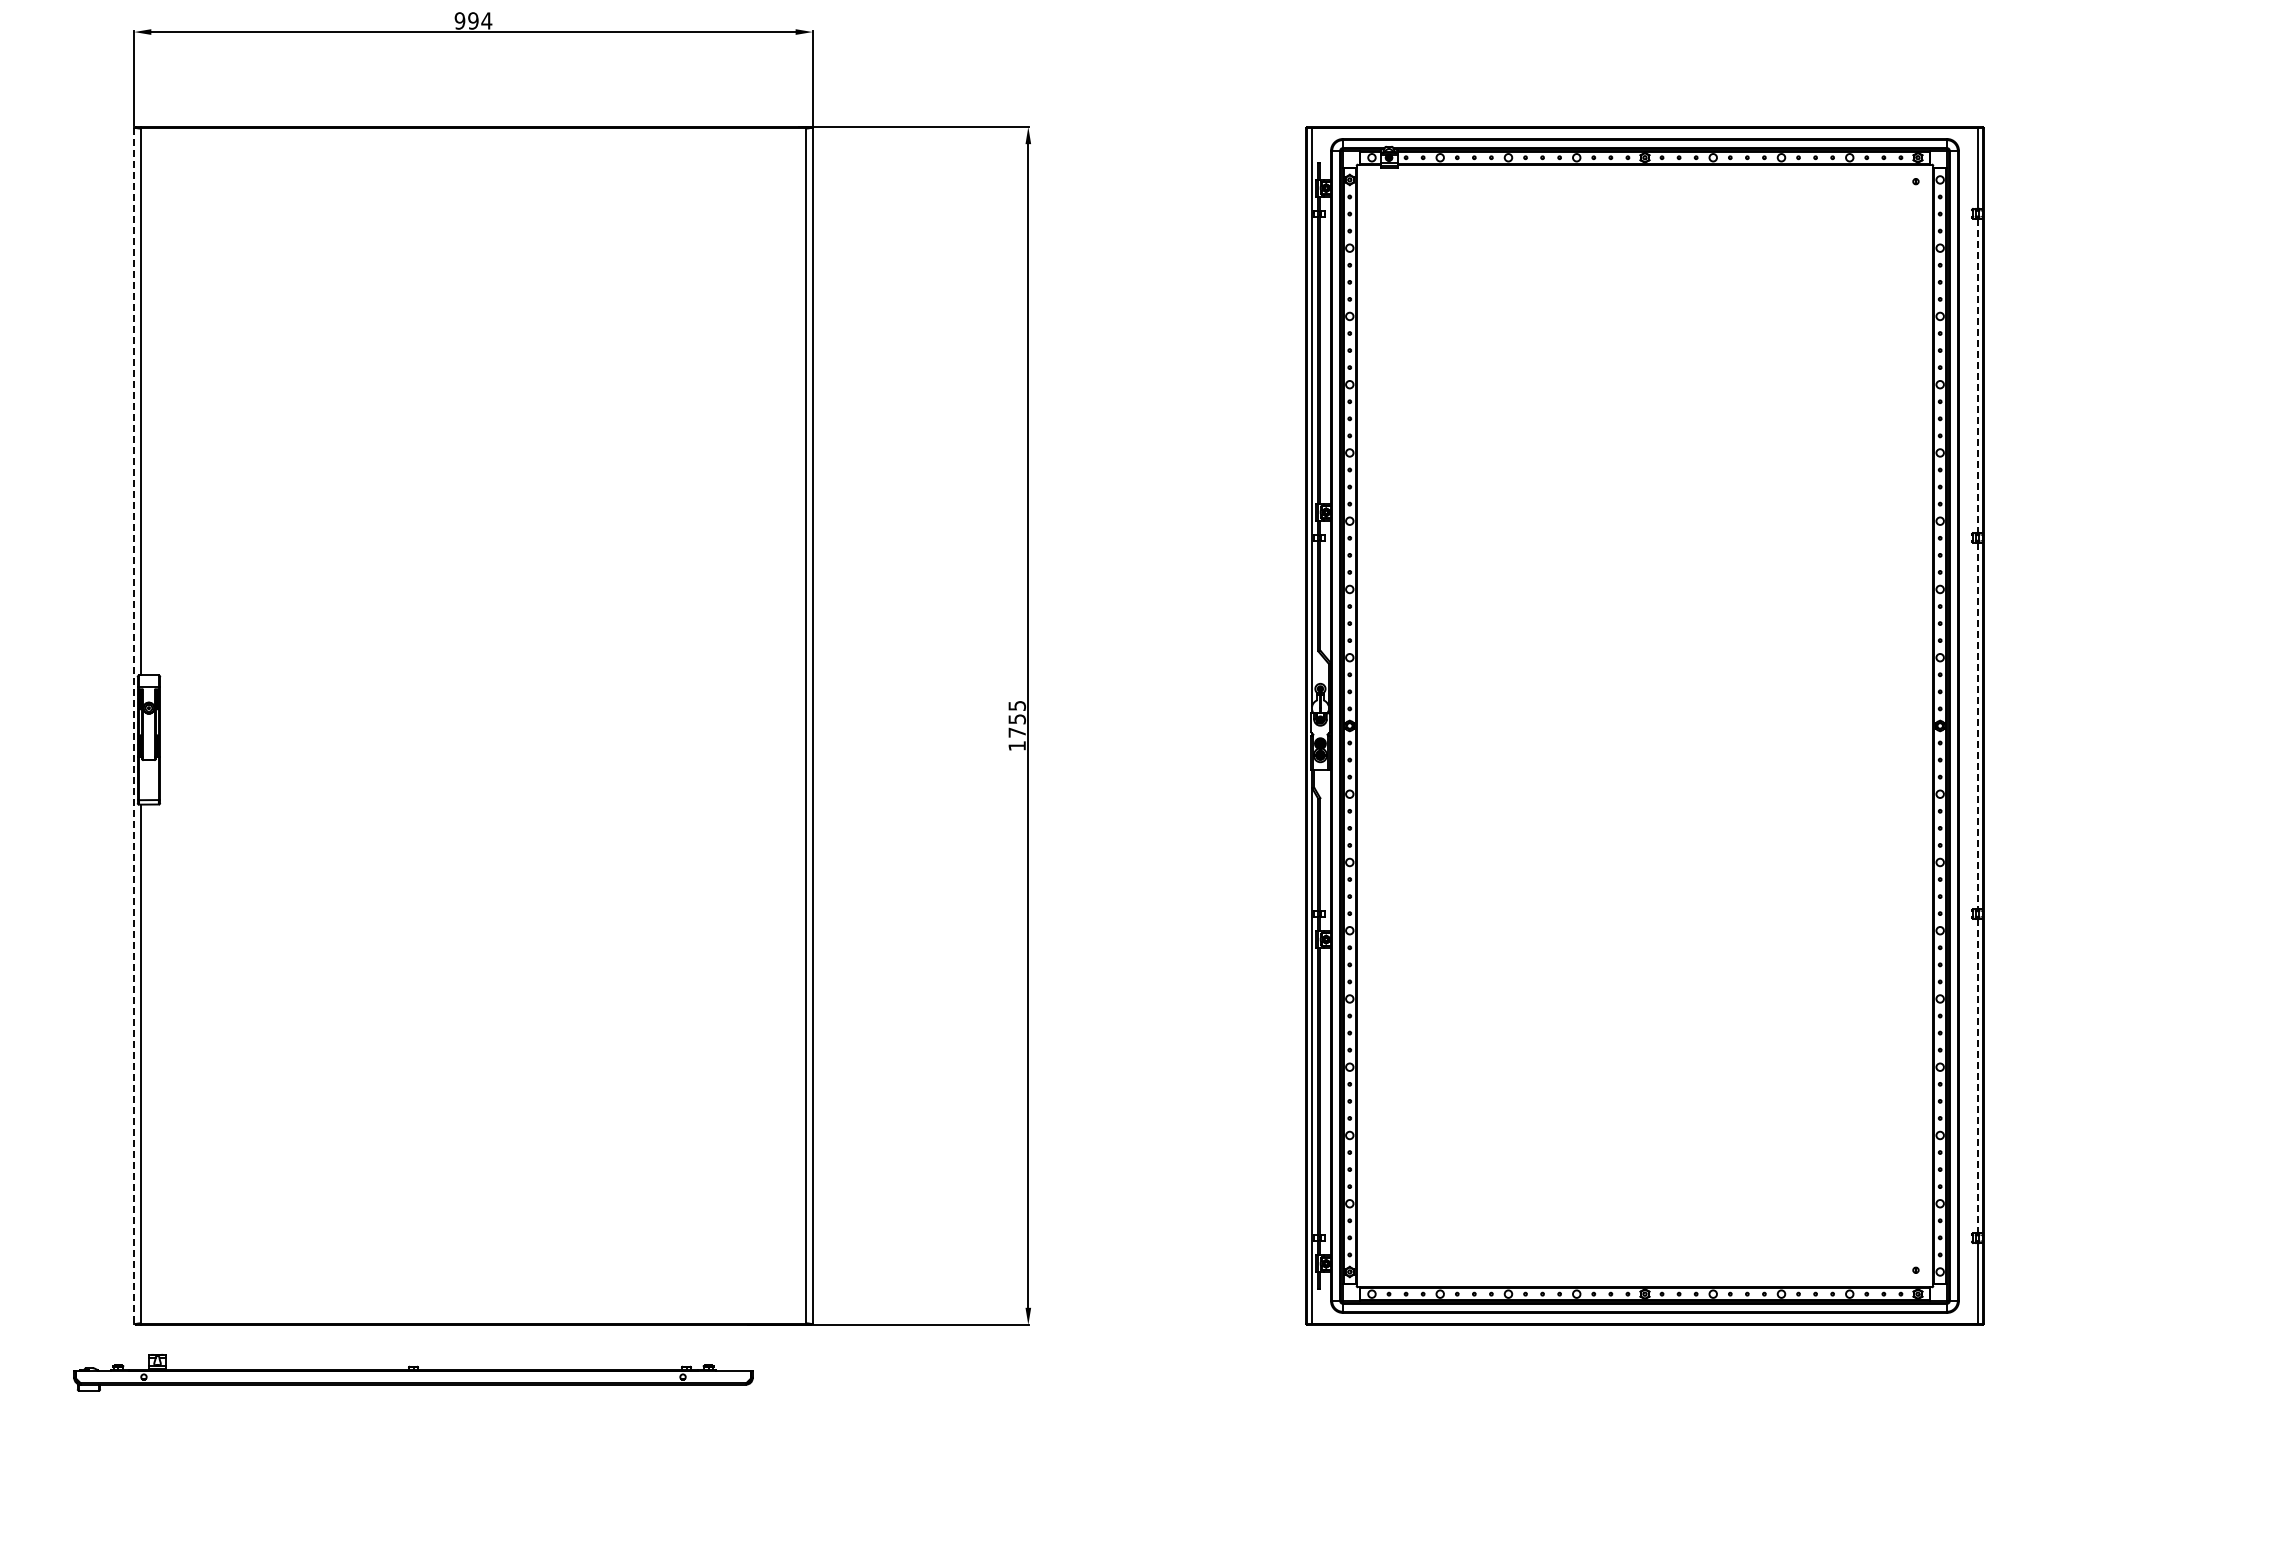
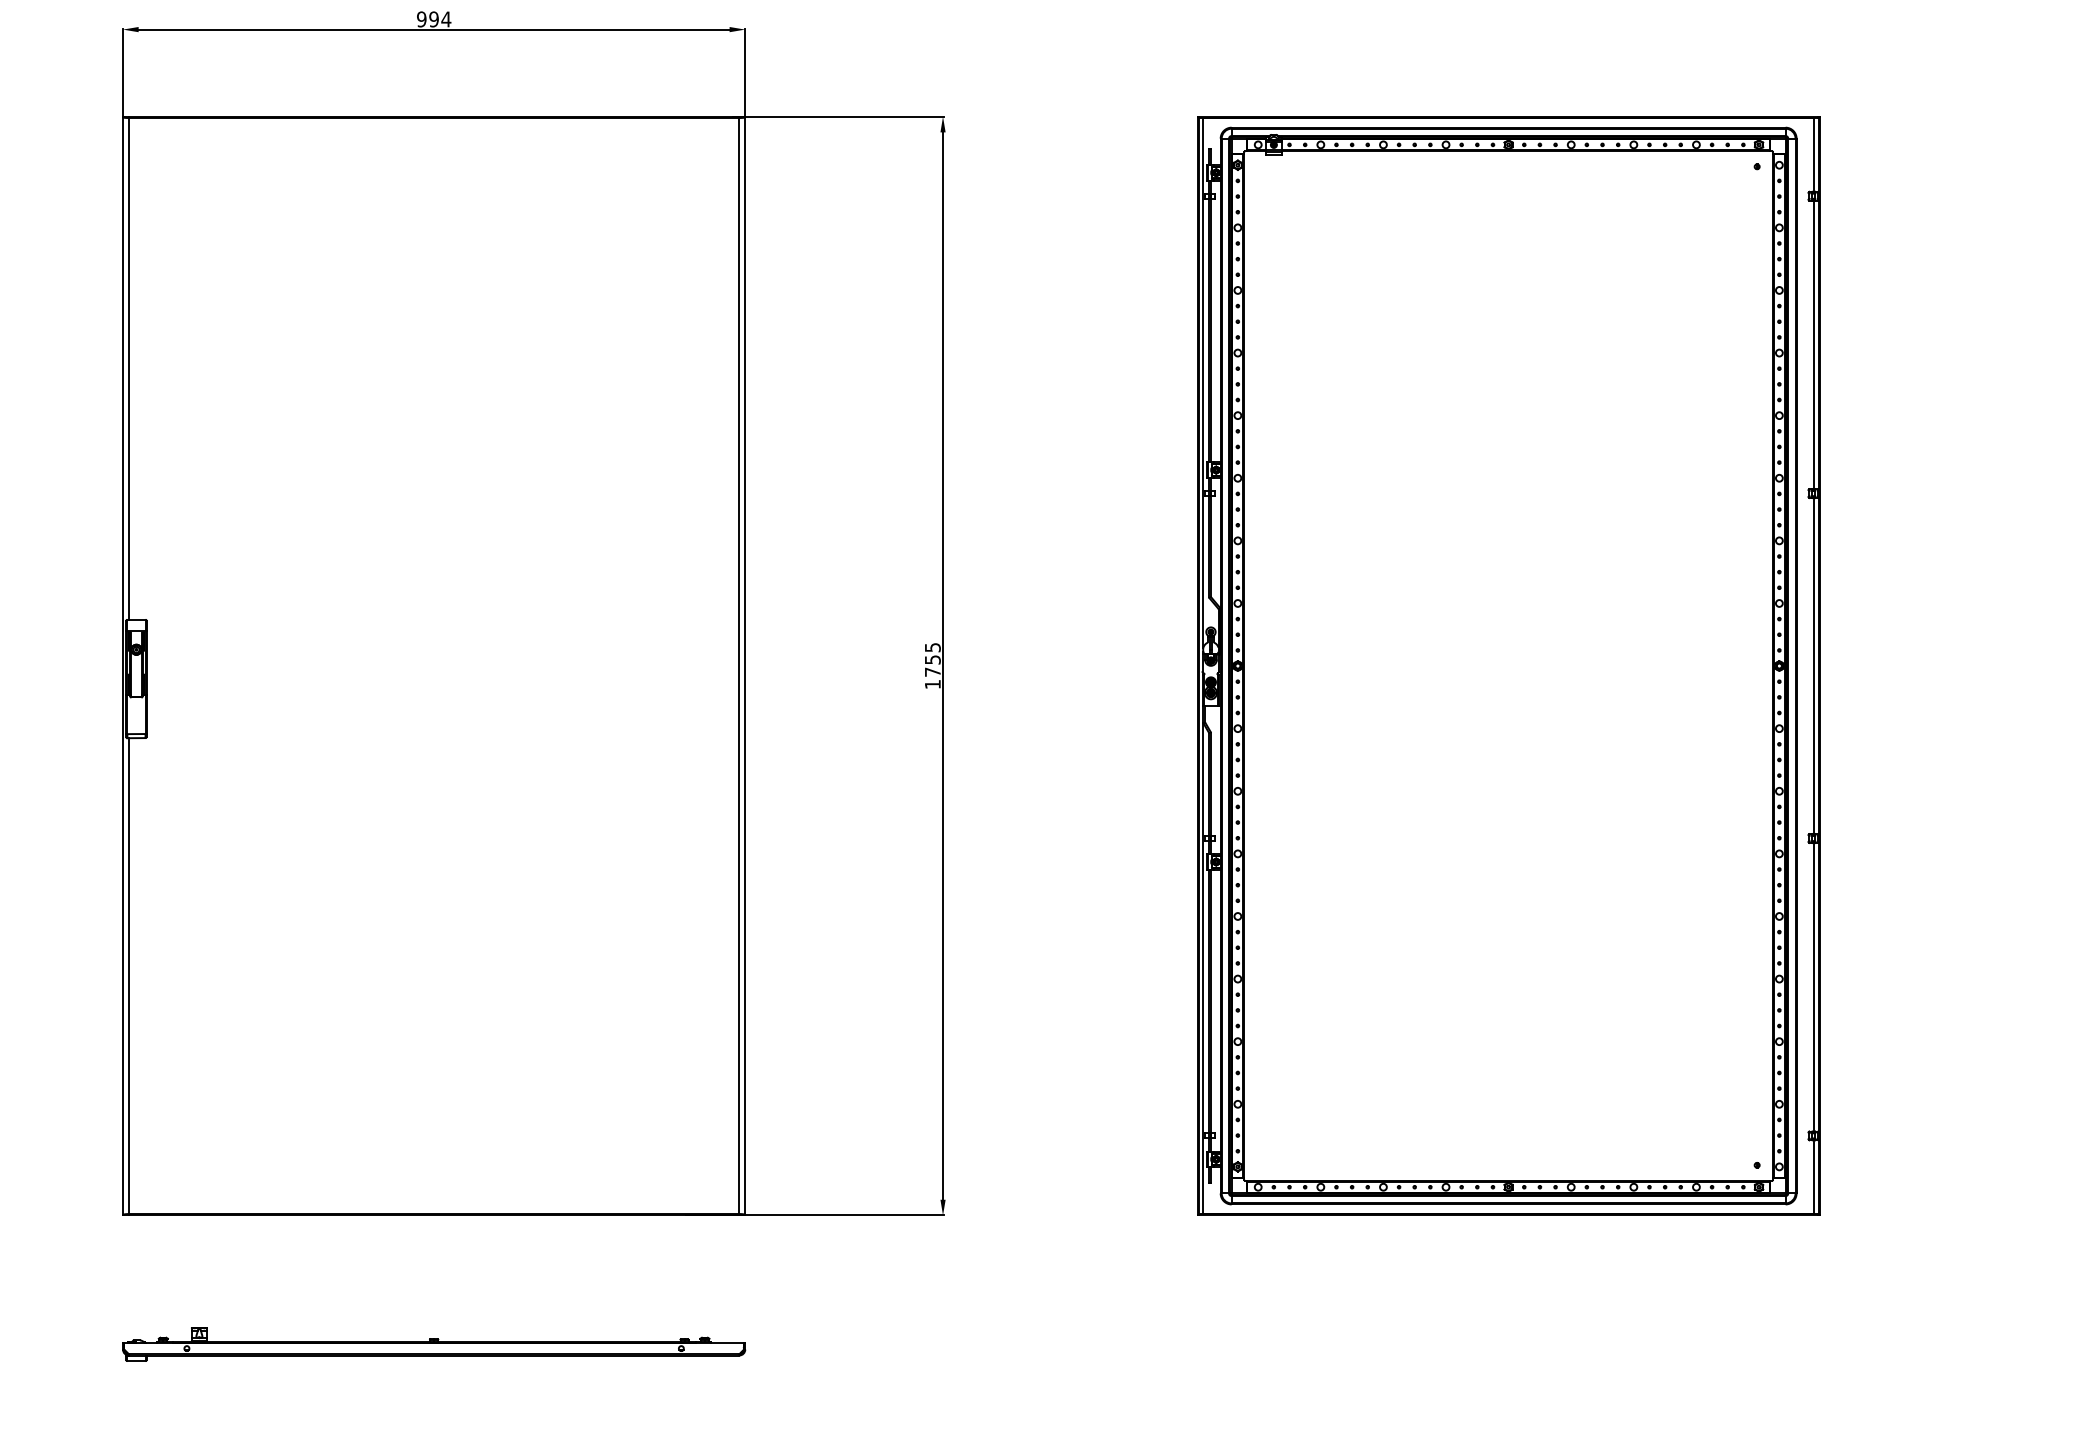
line: (1977, 376) -> (1813, 345), dashed -> solid
line: (134, 726) -> (123, 666), dashed -> solid
line: (1977, 726) -> (1813, 666), dashed -> solid
line: (1977, 1076) -> (1813, 987), dashed -> solid
part: (413, 1372) -> (434, 1344), moved

